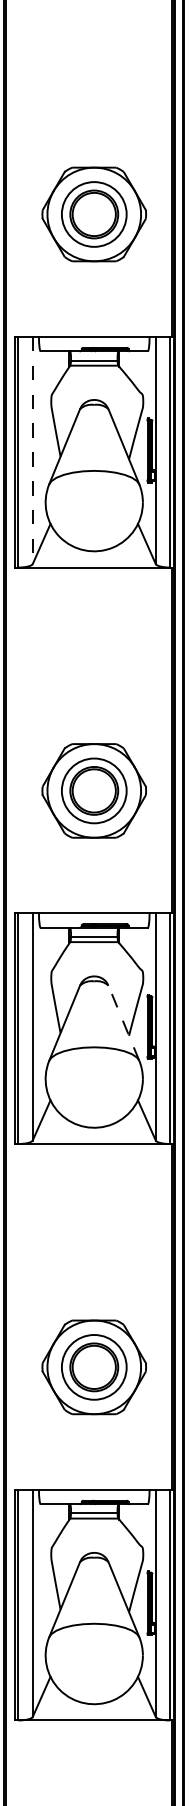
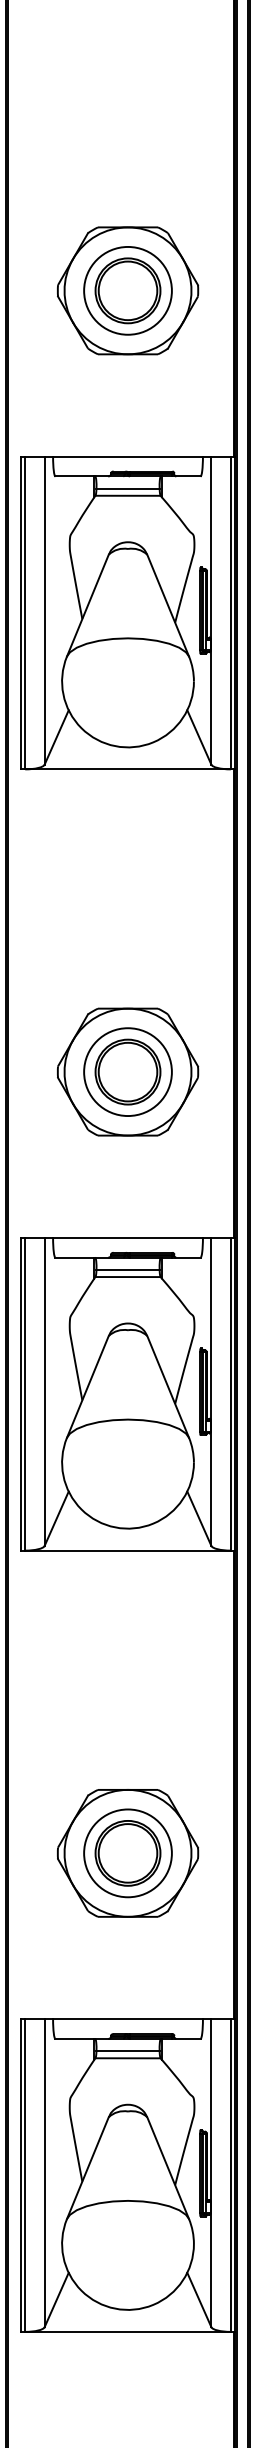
line: (32, 450) -> (44, 610), dashed -> solid
line: (123, 1023) -> (167, 1387), dashed -> solid

